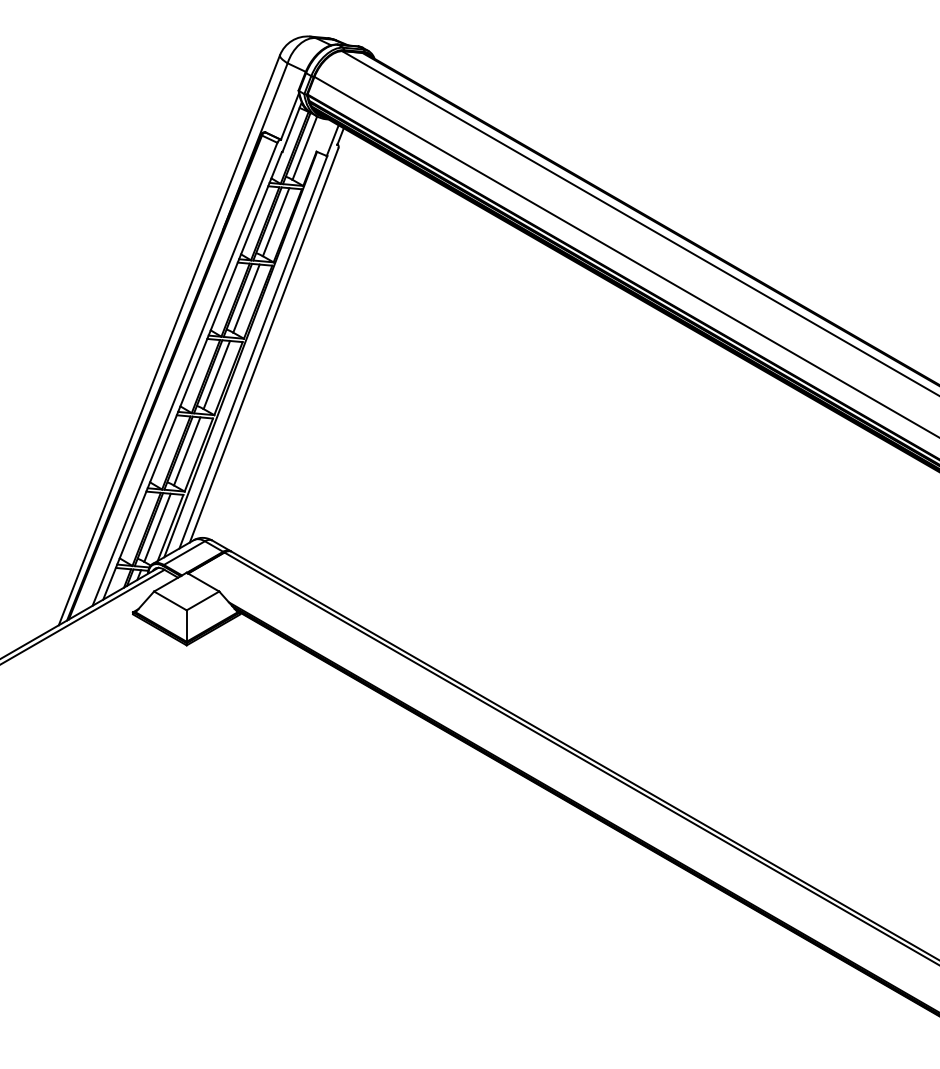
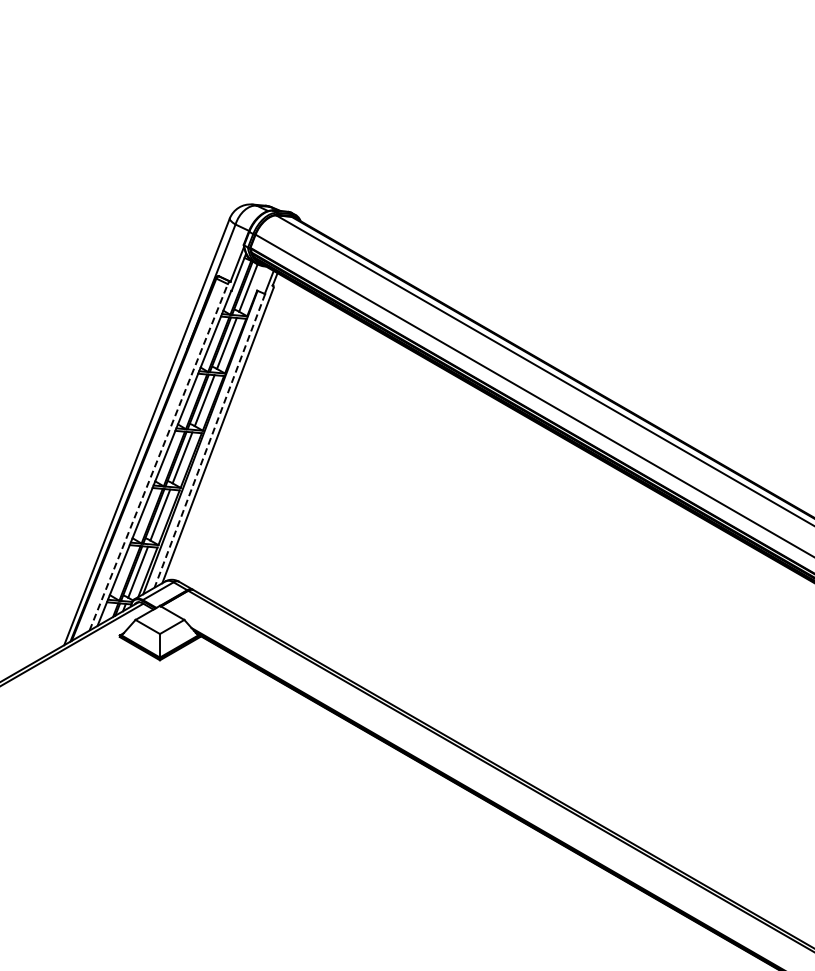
line: (252, 351) -> (209, 440), solid -> dashed
line: (184, 374) -> (158, 457), solid -> dashed

